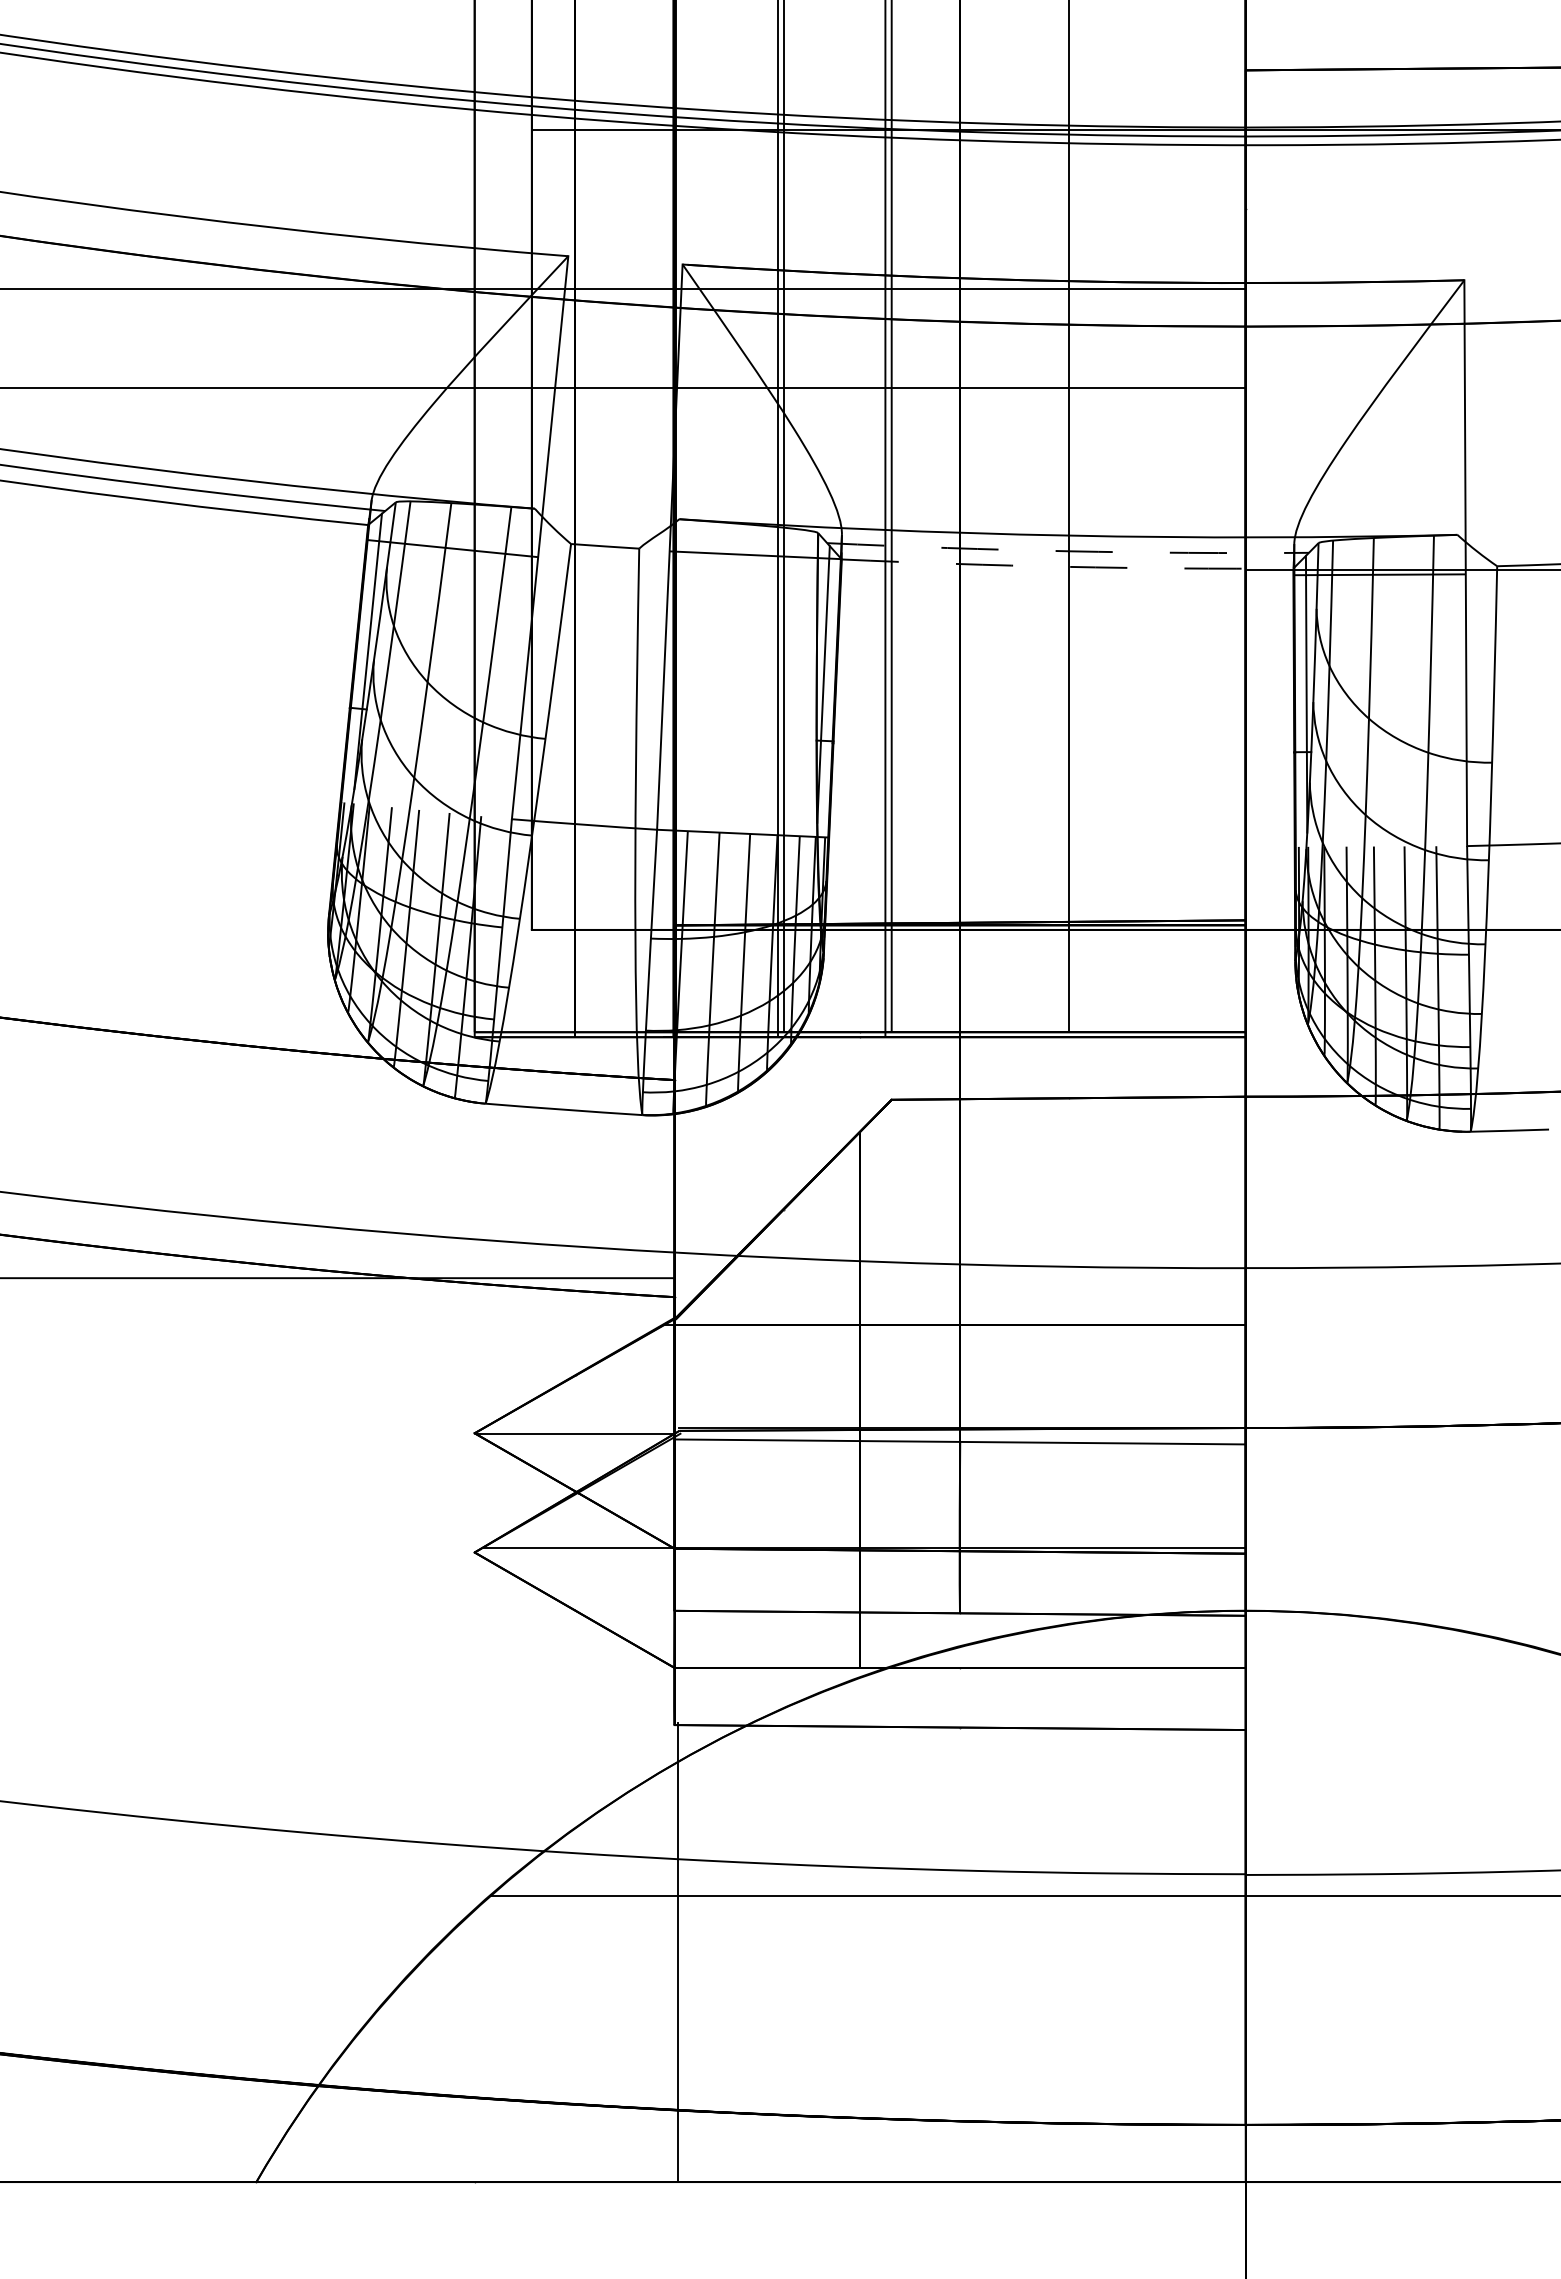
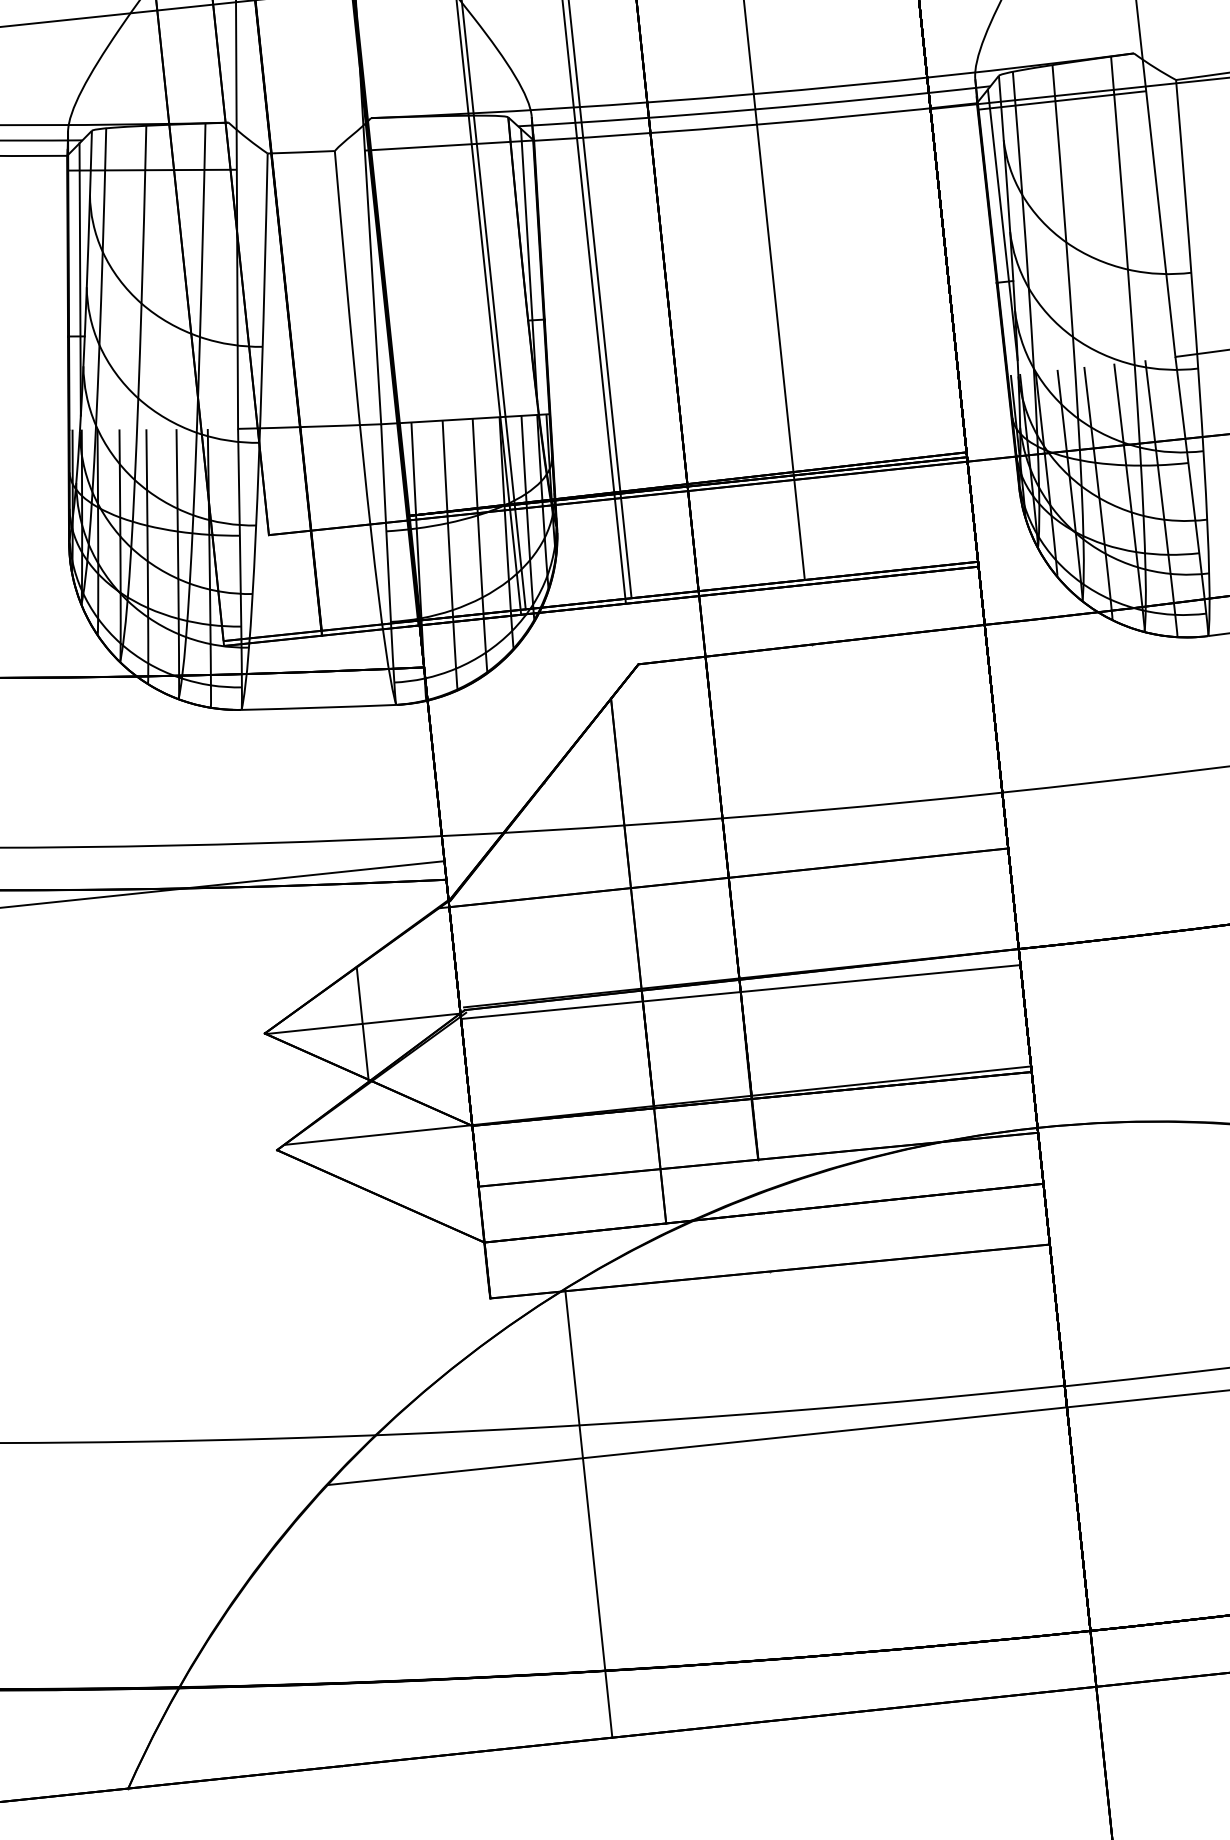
arc: (1068, 551) -> (755, 109), dashed -> solid
arc: (1067, 566) -> (755, 124), dashed -> solid
line: (574, 1433) -> (362, 1023), added
line: (678, 1952) -> (589, 1513), moved

